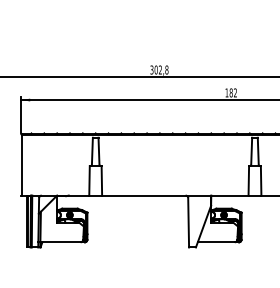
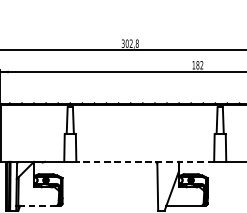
line: (174, 195) -> (144, 161), solid -> dashed
line: (60, 242) -> (37, 206), solid -> dashed

